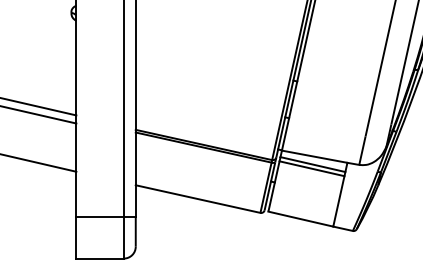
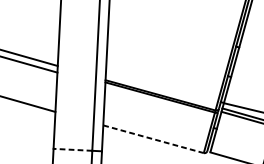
line: (198, 199) -> (153, 139), solid -> dashed
line: (100, 217) -> (73, 150), solid -> dashed

